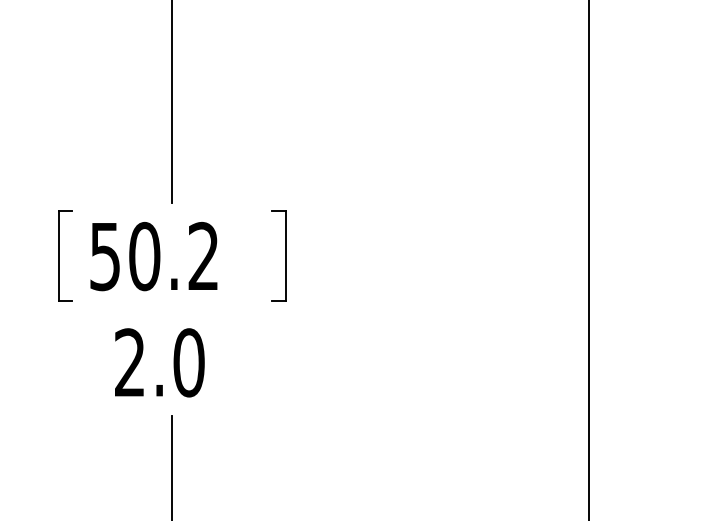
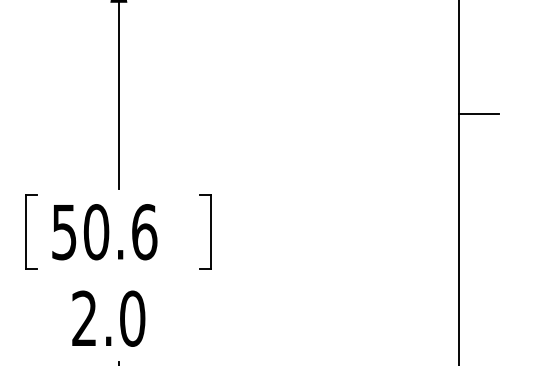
line: (614, 111) -> (479, 114), added
text: (203, 256) -> (144, 232), 50.2 -> 50.6

